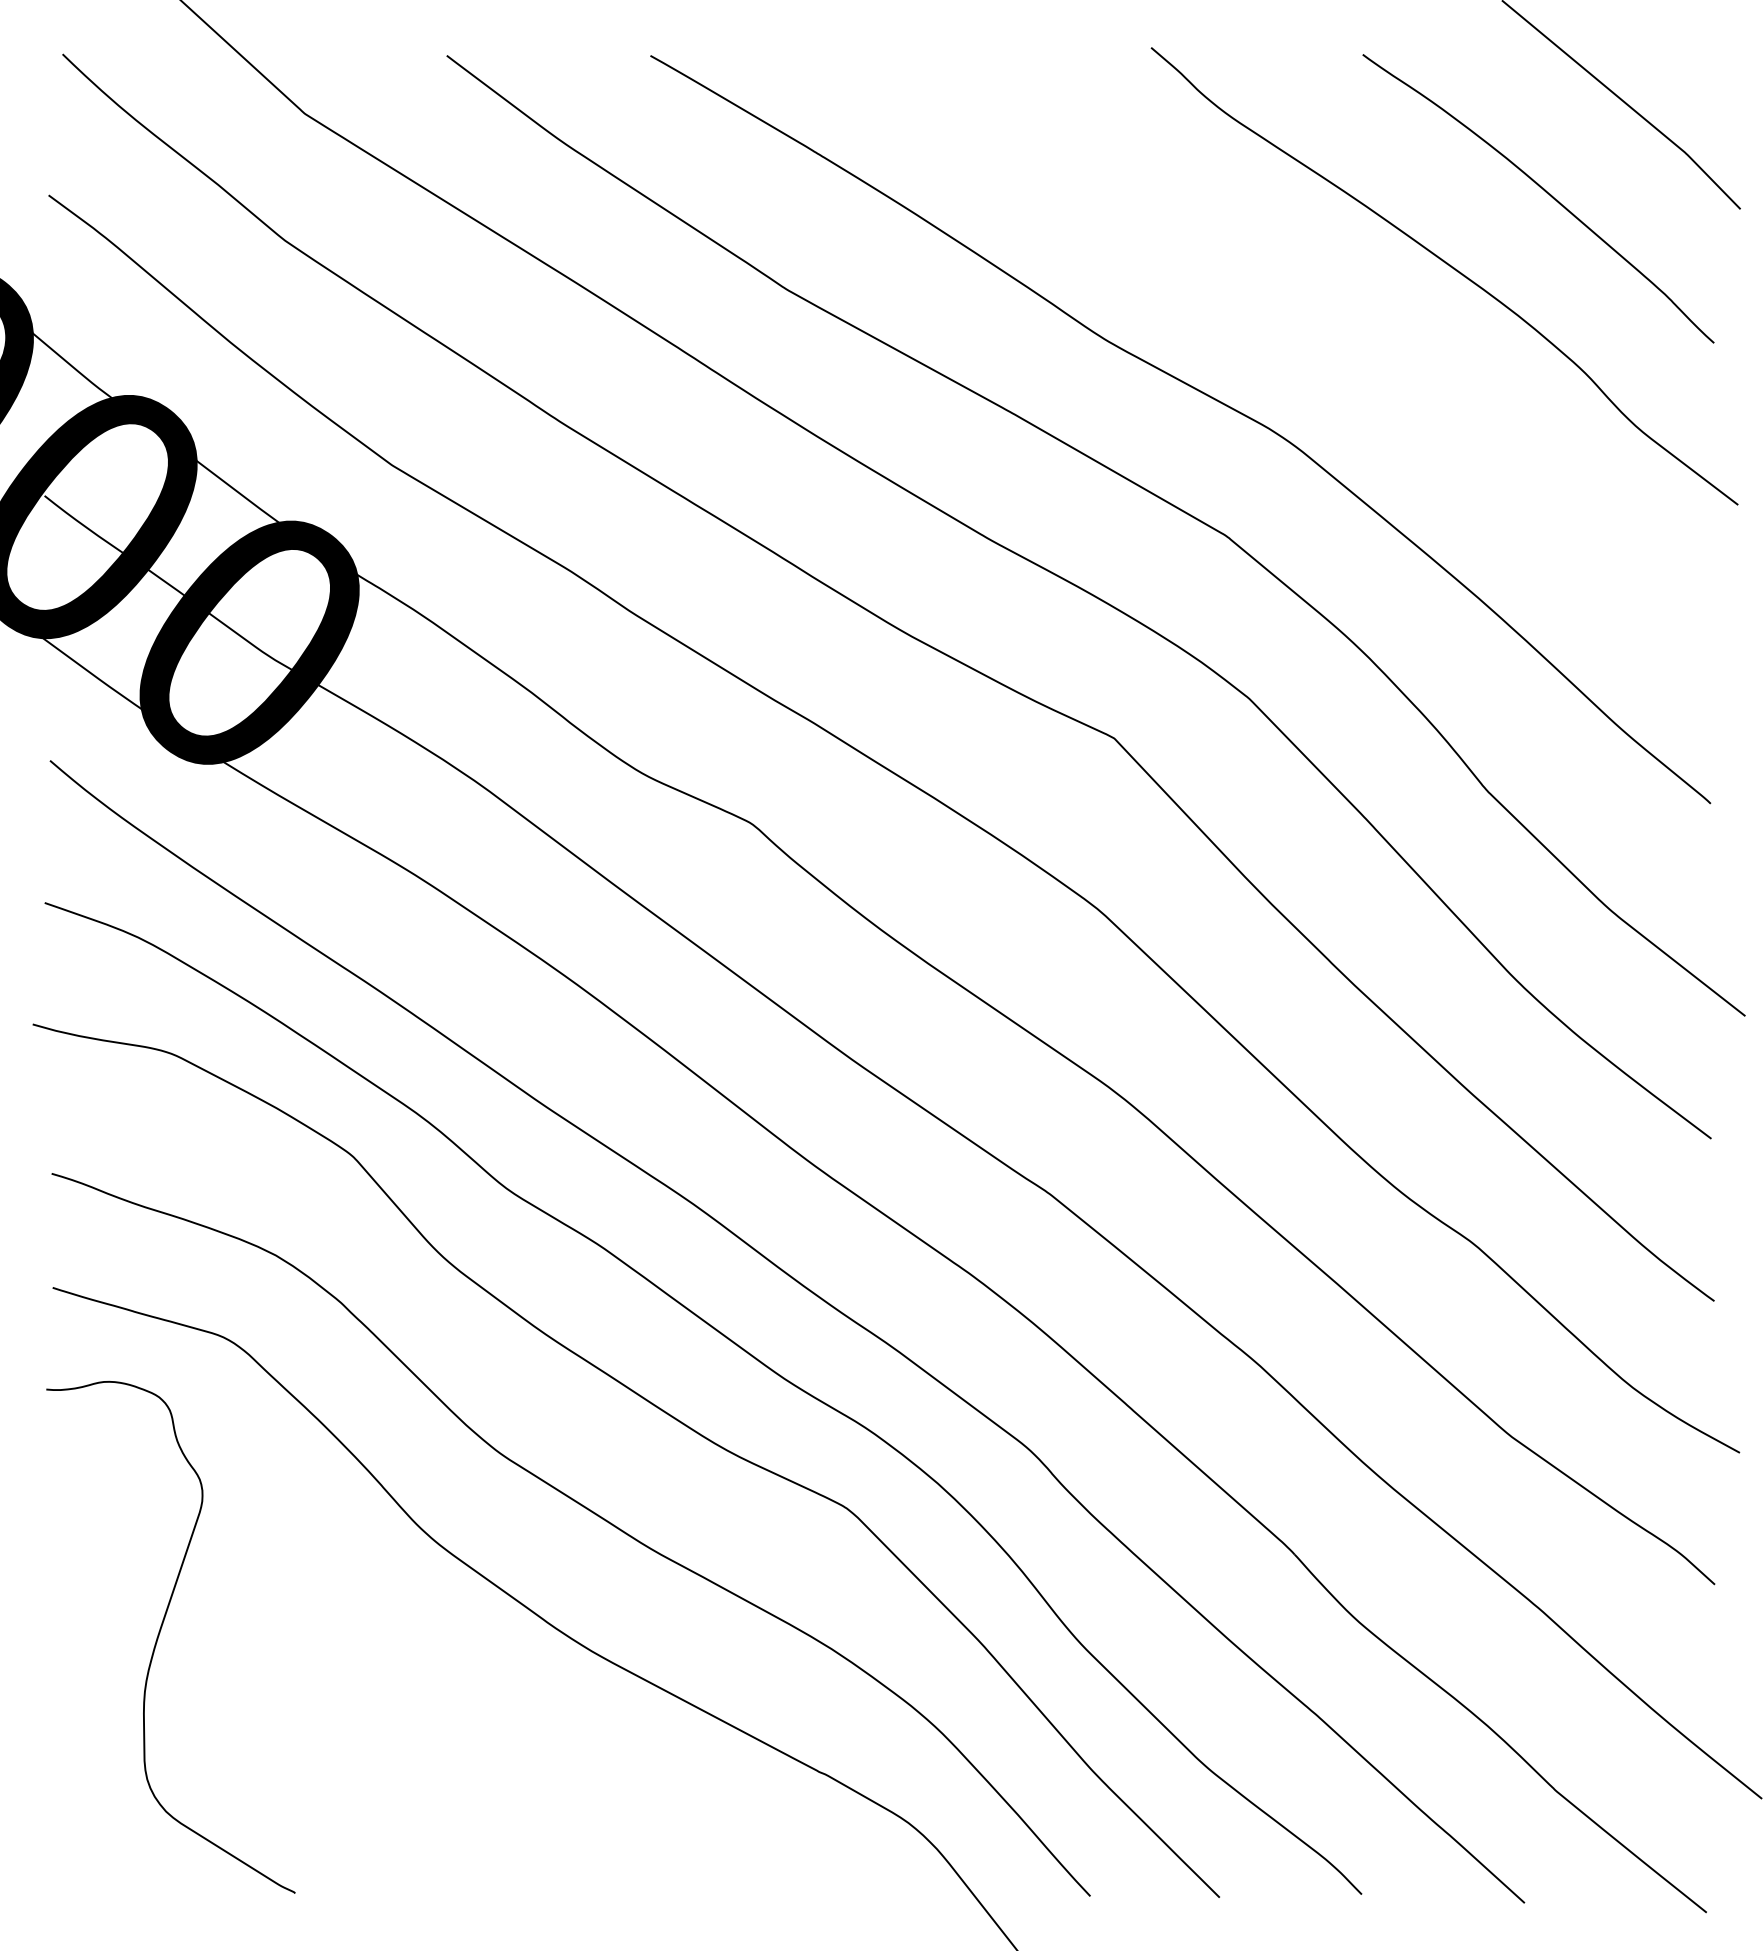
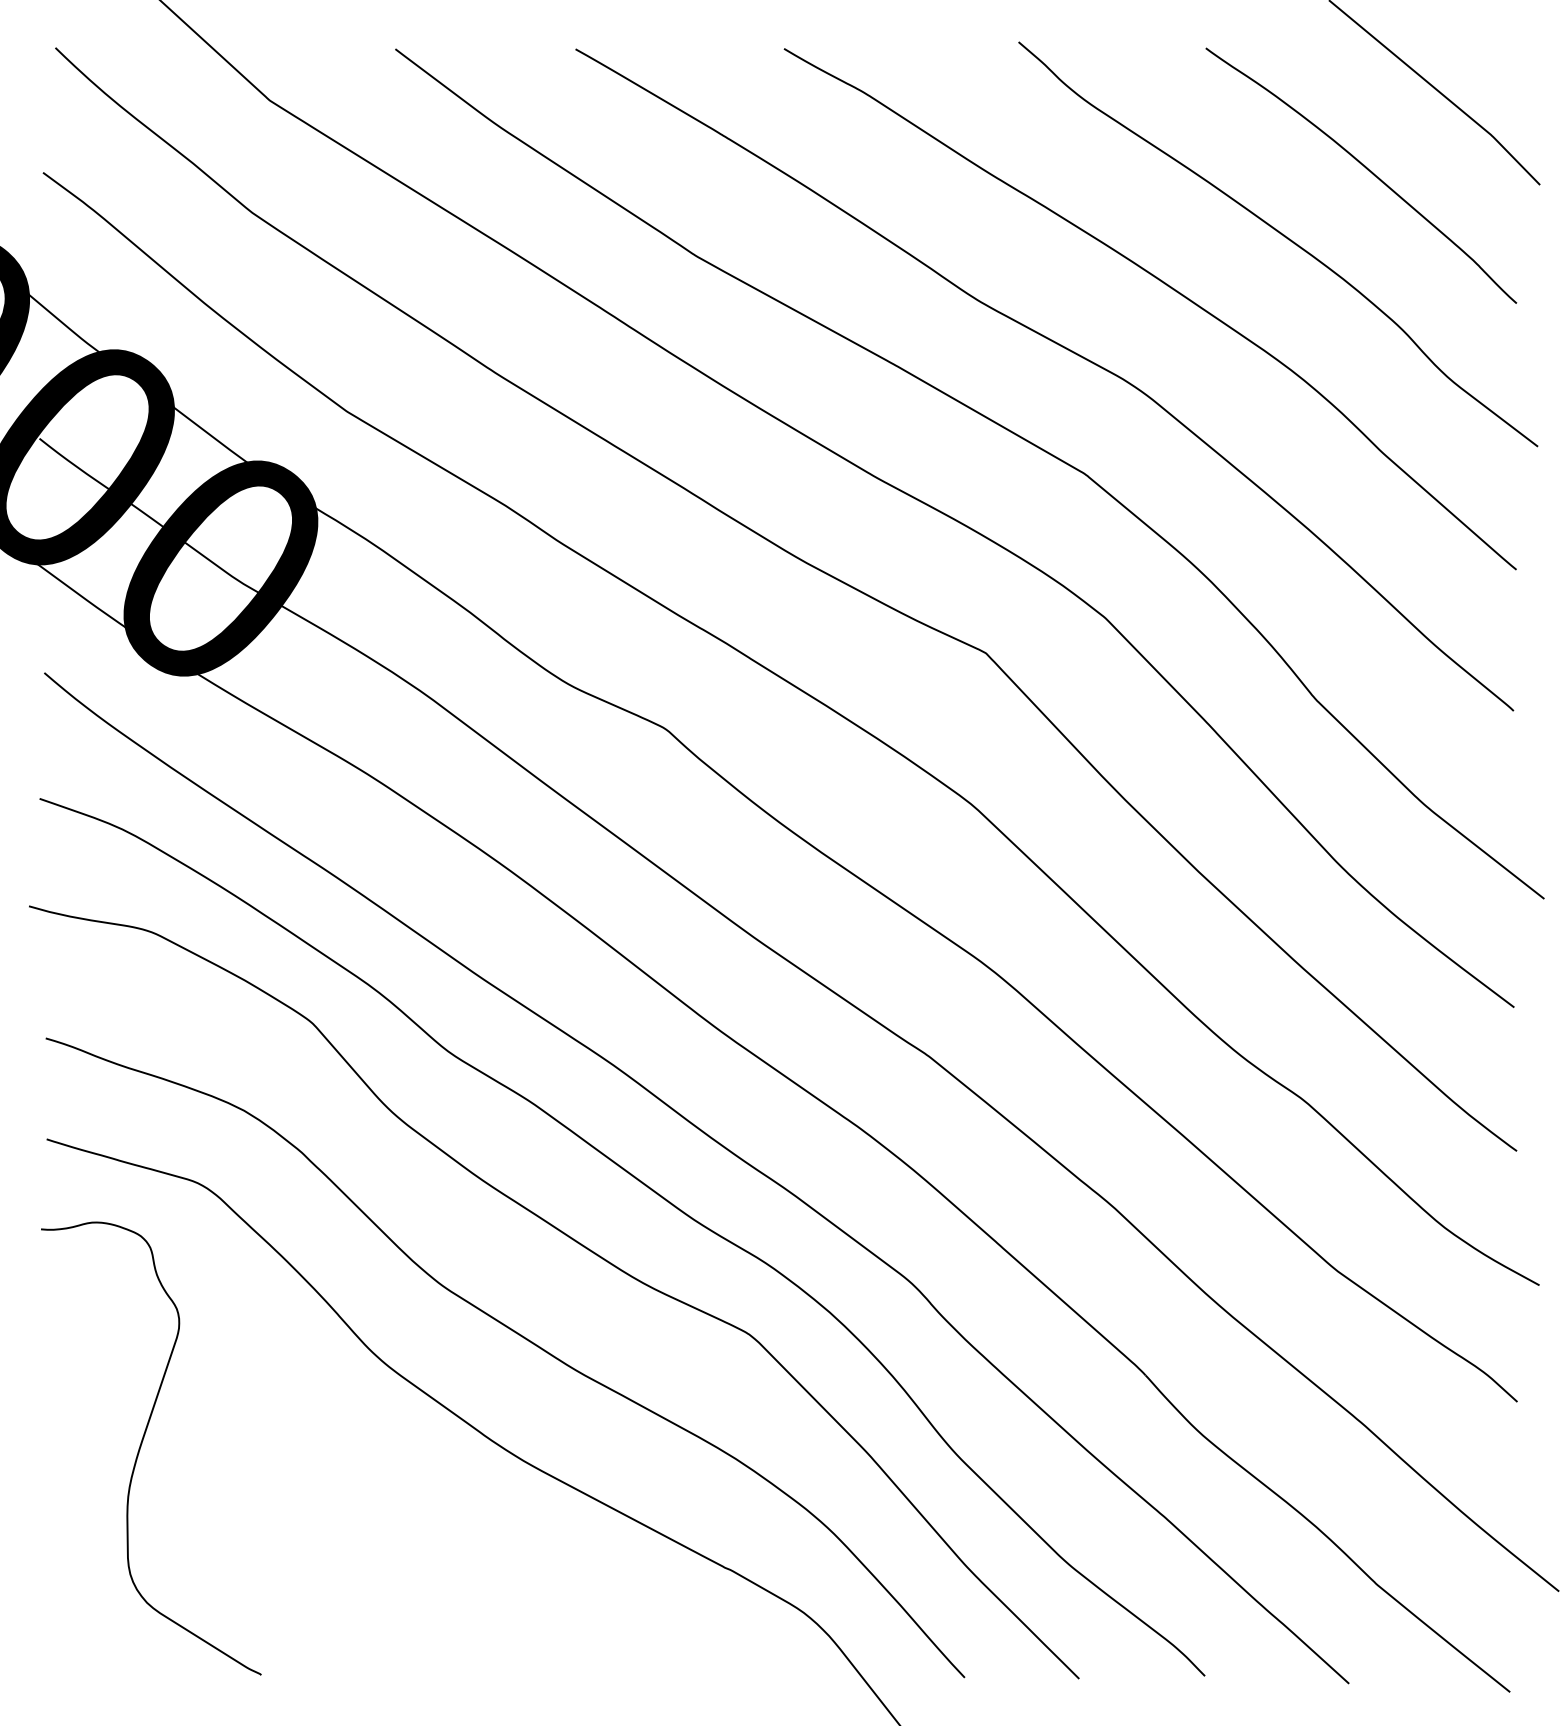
curve: (1317, 322) -> (1165, 285), added

